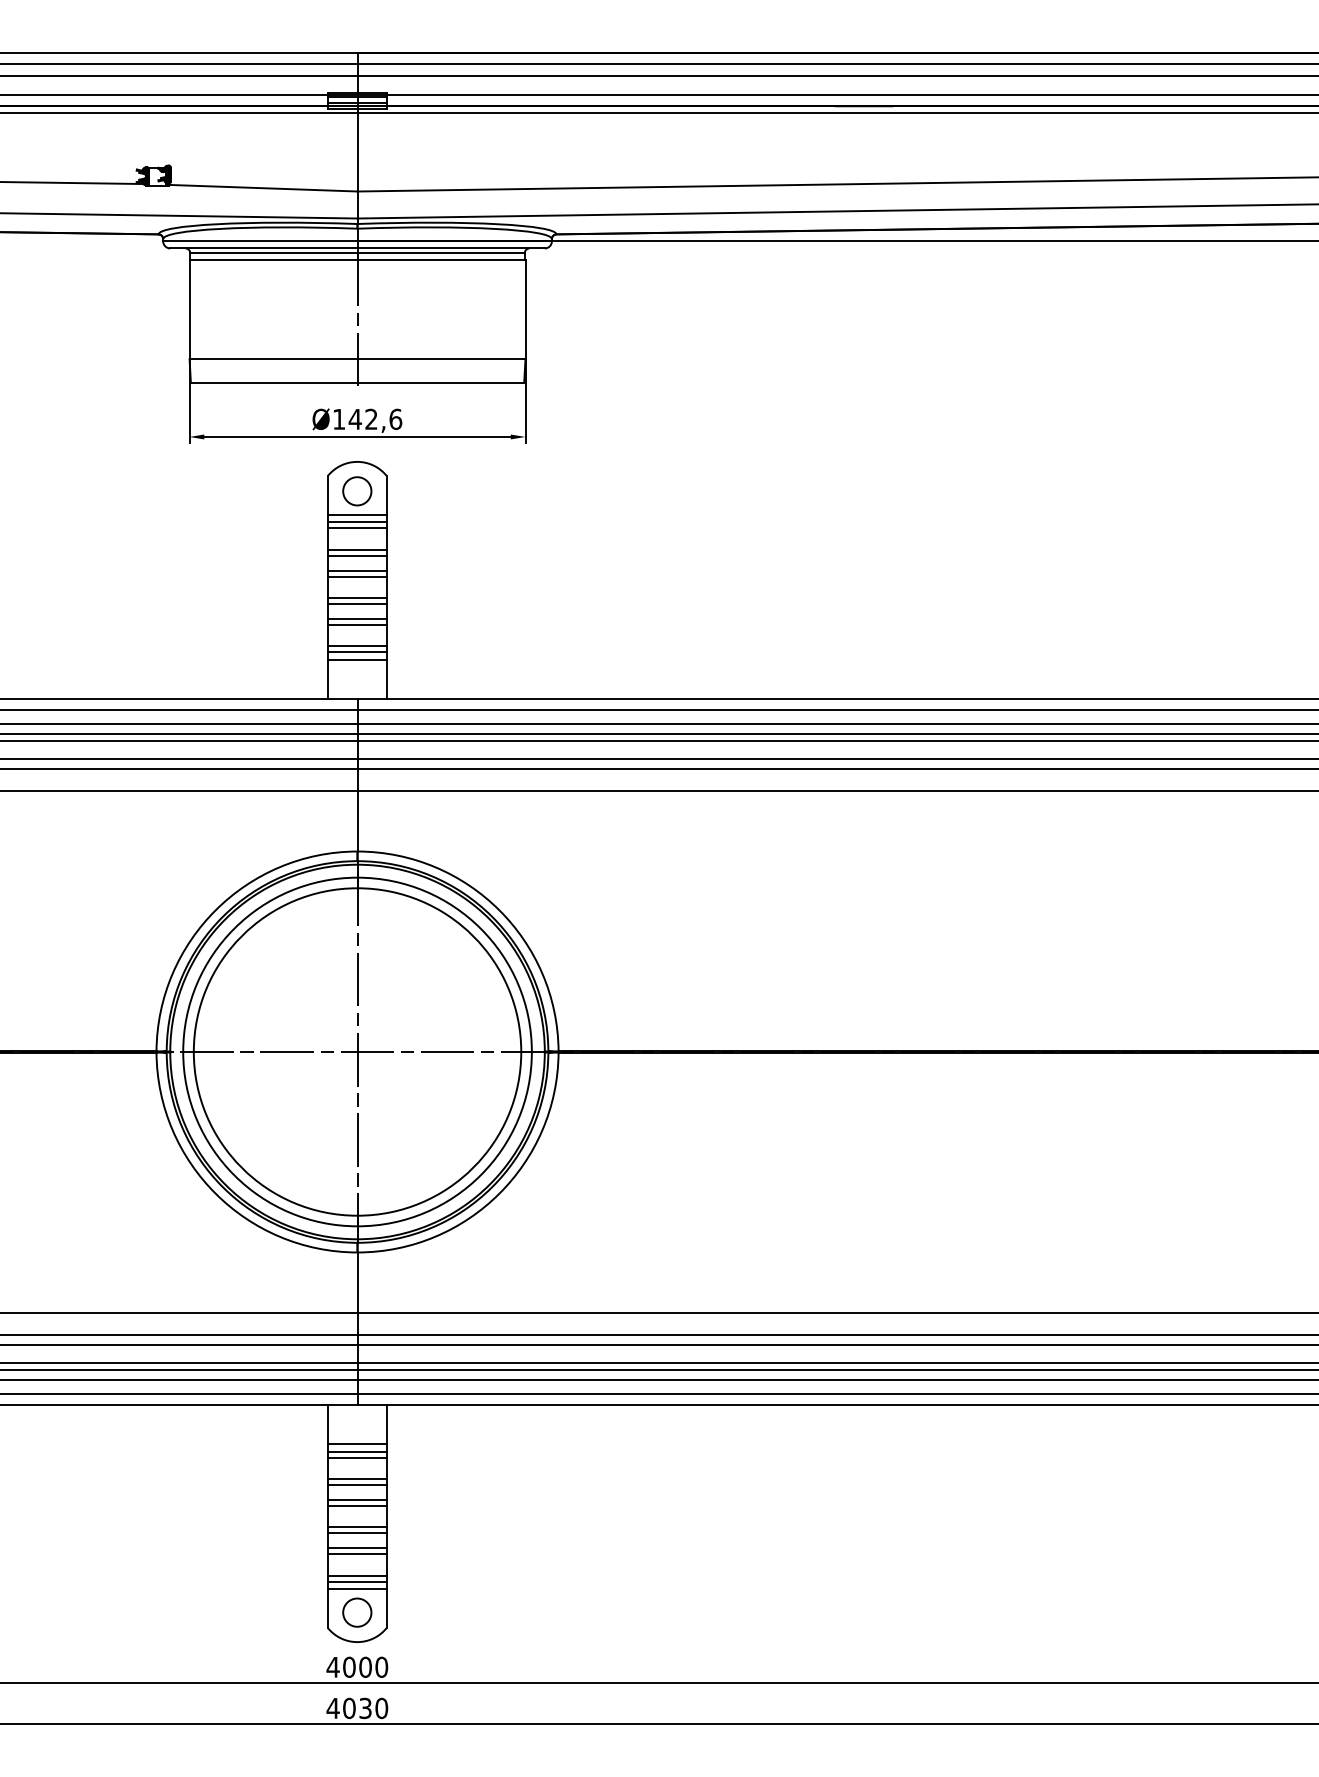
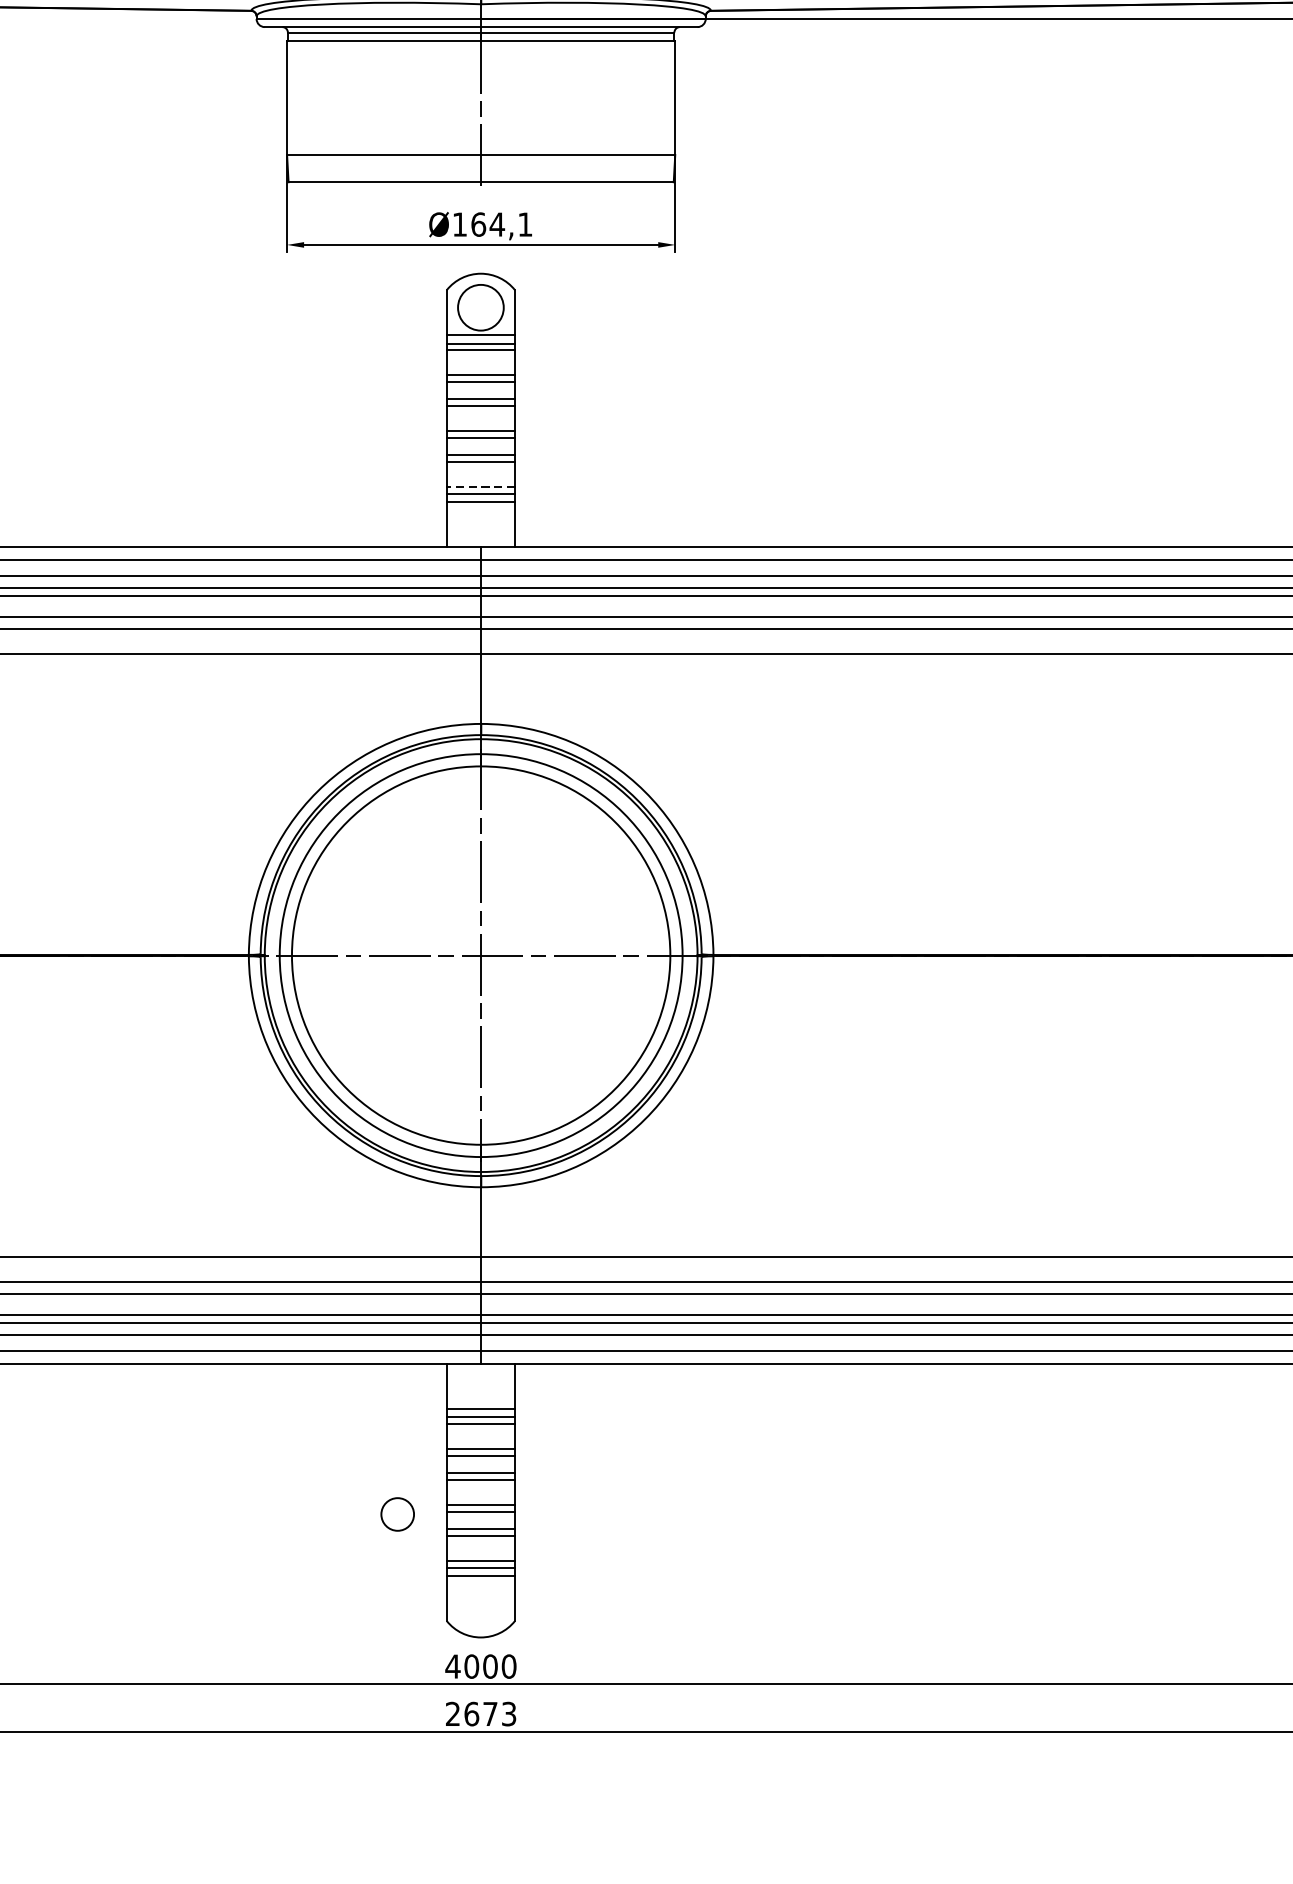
text: (375, 418) -> (501, 223), Ø142,6 -> Ø164,1
circle: (357, 491) -> (481, 307), size x1.4
line: (356, 646) -> (479, 487), solid -> dashed
circle: (357, 1612) -> (397, 1514), moved
text: (357, 1708) -> (481, 1714), 4030 -> 2673

